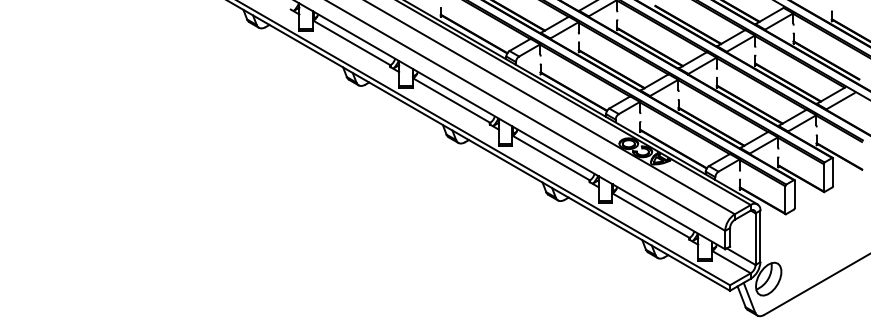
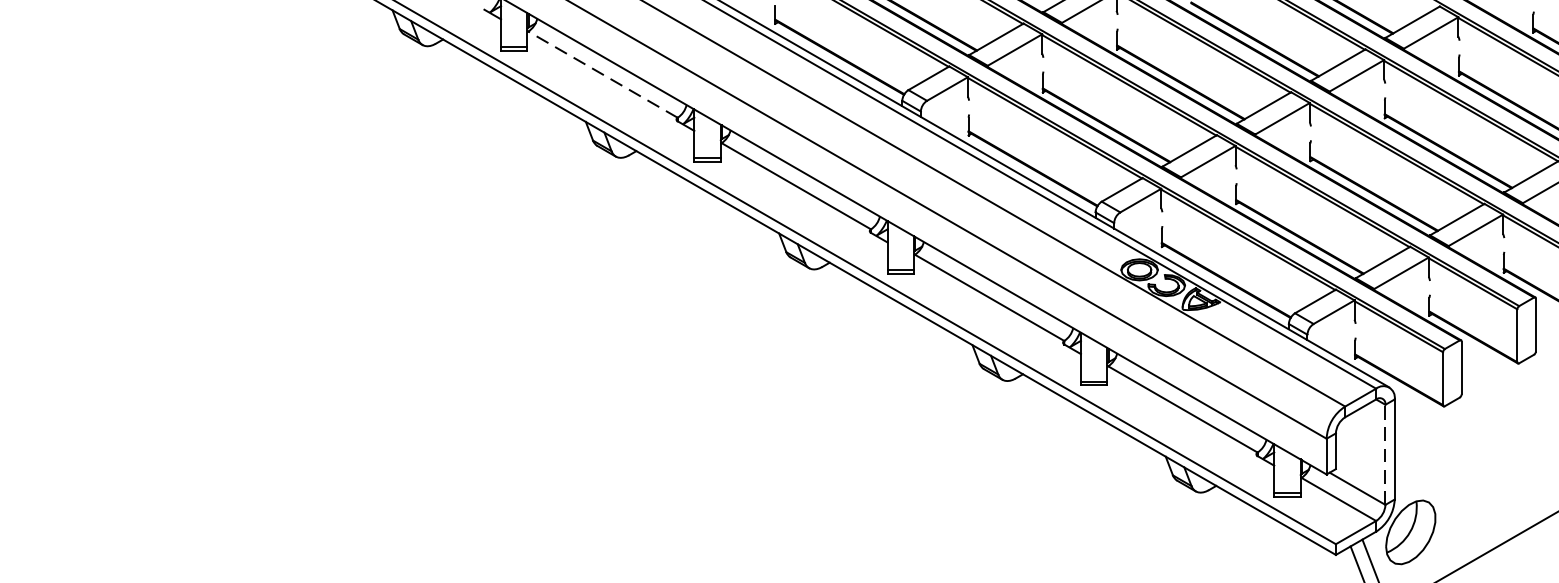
line: (351, 42) -> (602, 73), solid -> dashed
line: (755, 239) -> (1385, 455), solid -> dashed

